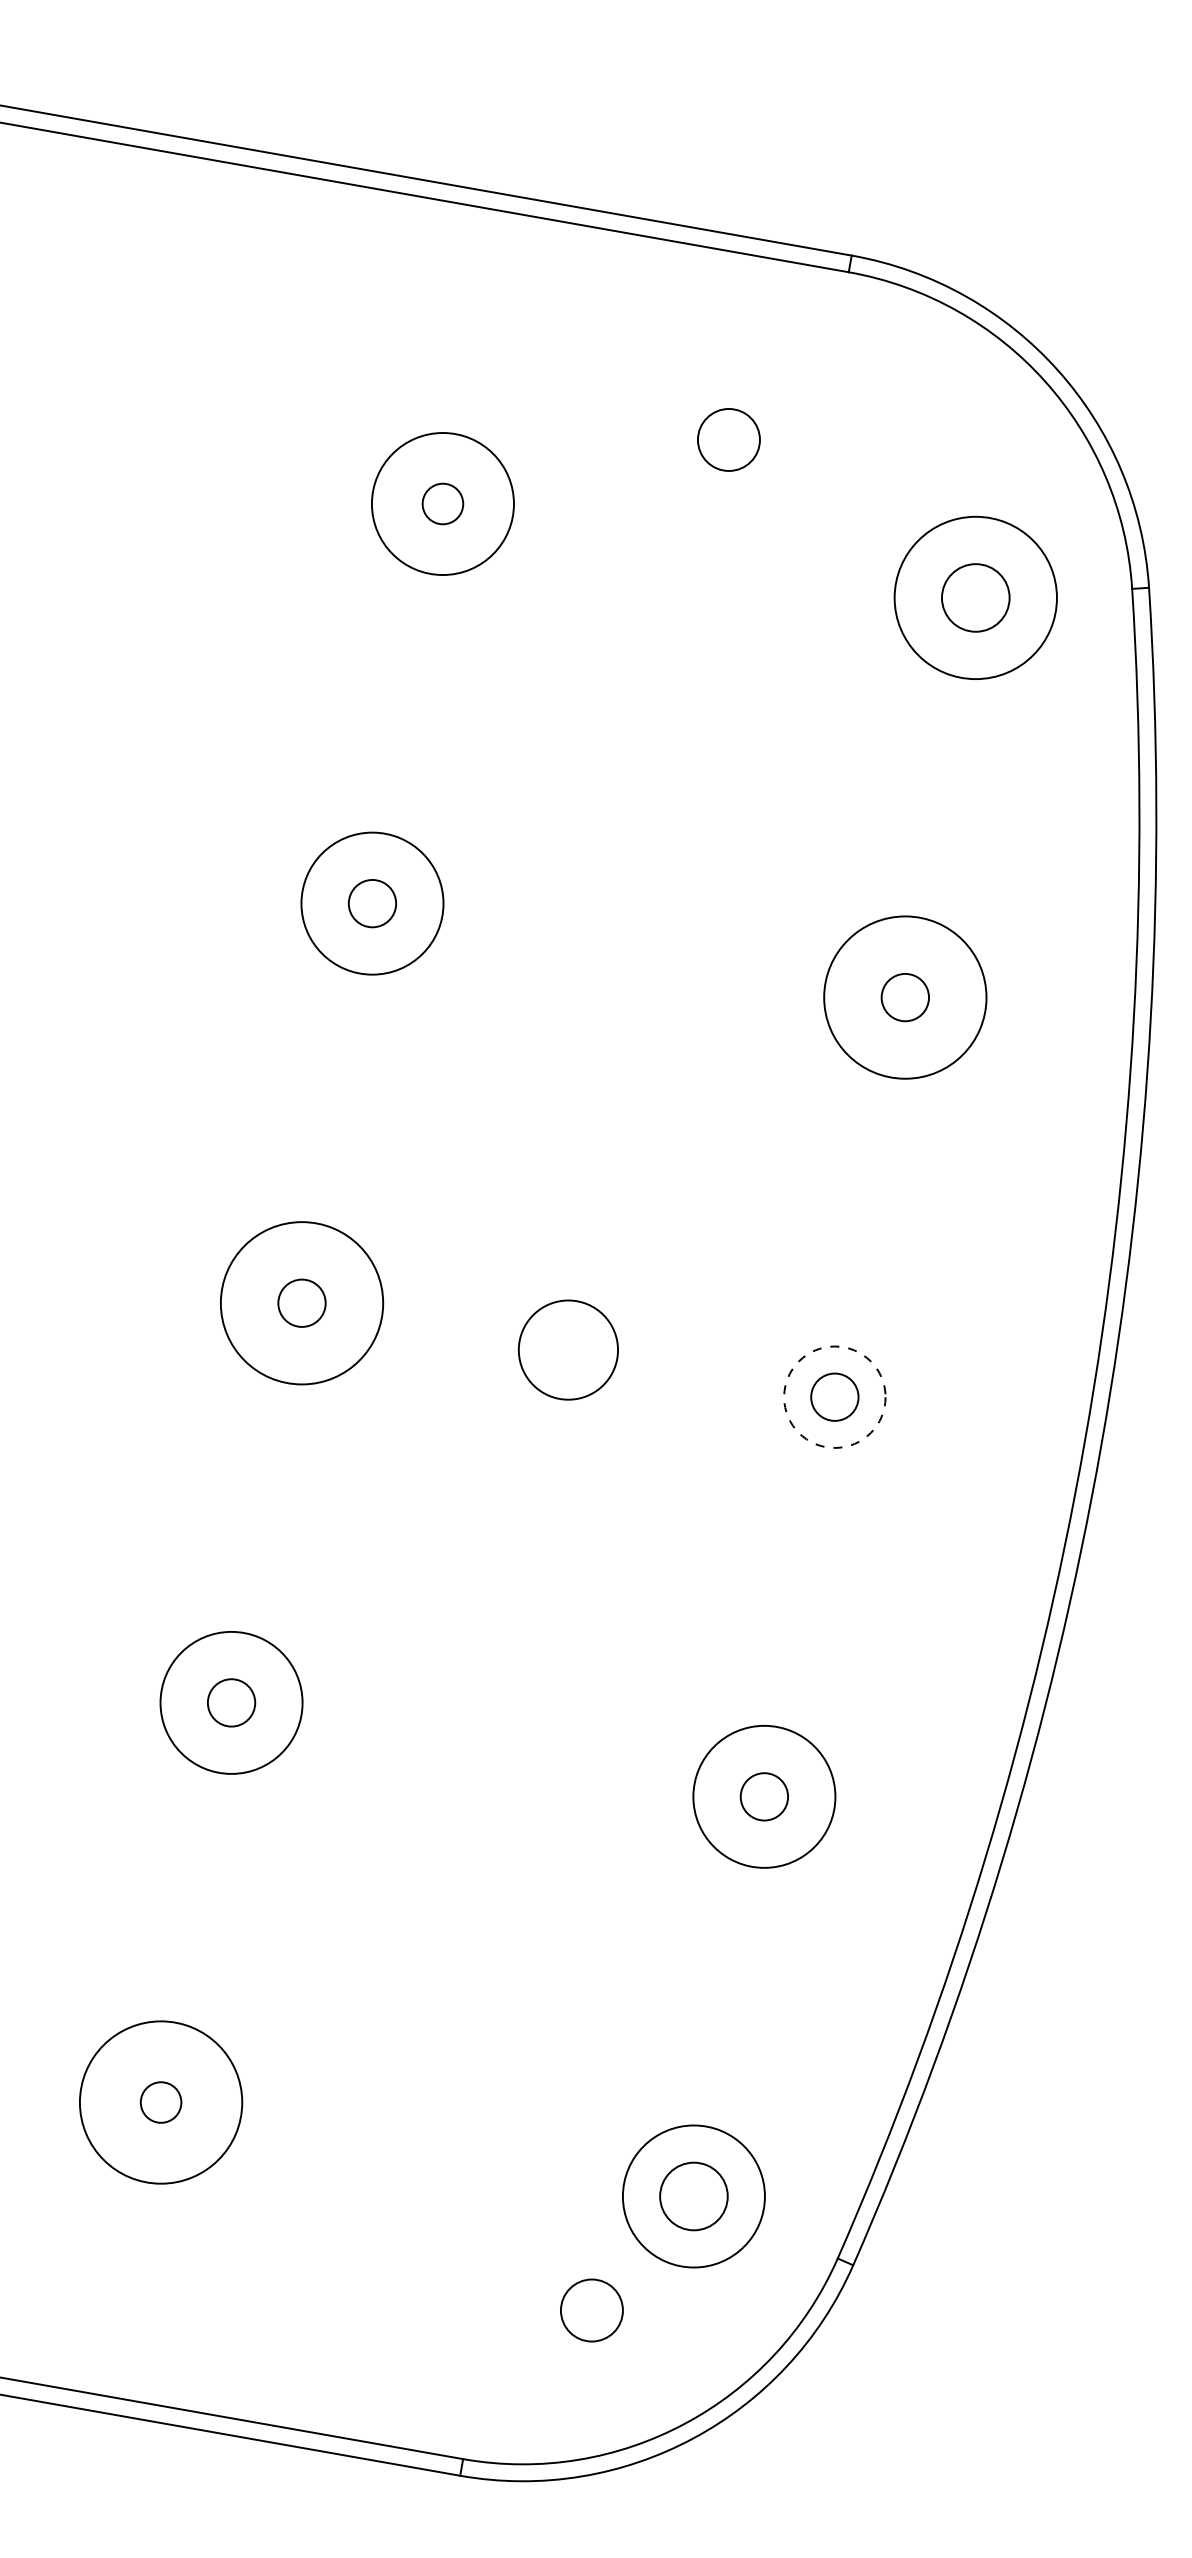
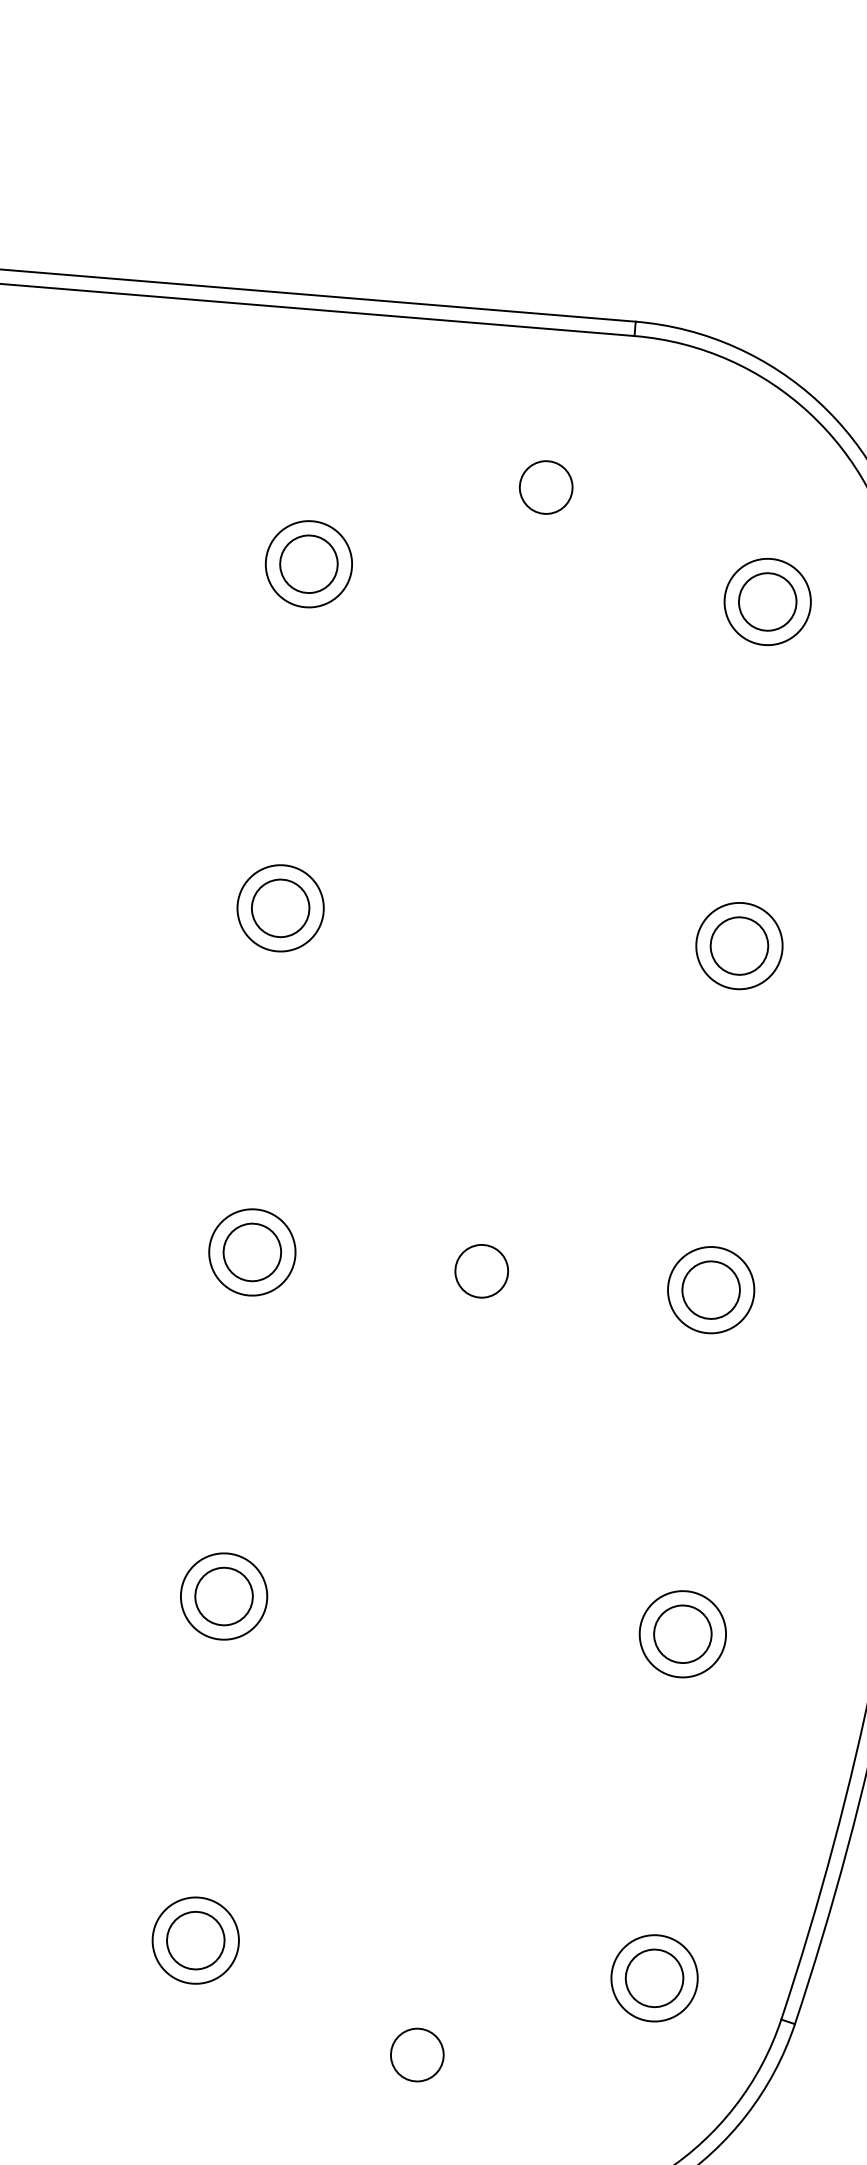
circle: (442, 503) -> (308, 563), size x0.71
circle: (442, 503) -> (308, 563), size x1.67
circle: (975, 597) -> (767, 601), size x0.62
circle: (372, 903) -> (280, 908), size x0.71
circle: (372, 903) -> (280, 908), size x1.43
circle: (905, 997) -> (739, 945), size x0.62
circle: (905, 997) -> (739, 945), size x1.43
circle: (301, 1303) -> (251, 1252), size x0.62
circle: (301, 1303) -> (251, 1252), size x1.43
circle: (568, 1350) -> (481, 1271), size x0.62
circle: (834, 1396) -> (710, 1289), dashed -> solid
circle: (834, 1397) -> (710, 1290), size x1.43
circle: (231, 1702) -> (224, 1596), size x0.71
circle: (231, 1702) -> (224, 1596), size x1.43
circle: (764, 1796) -> (682, 1633), size x0.71
circle: (764, 1796) -> (682, 1633), size x1.43
circle: (160, 2102) -> (195, 1940), size x0.62
circle: (160, 2102) -> (195, 1940), size x1.67
circle: (693, 2196) -> (654, 1978), size x0.71
circle: (591, 2310) -> (416, 2055), moved

